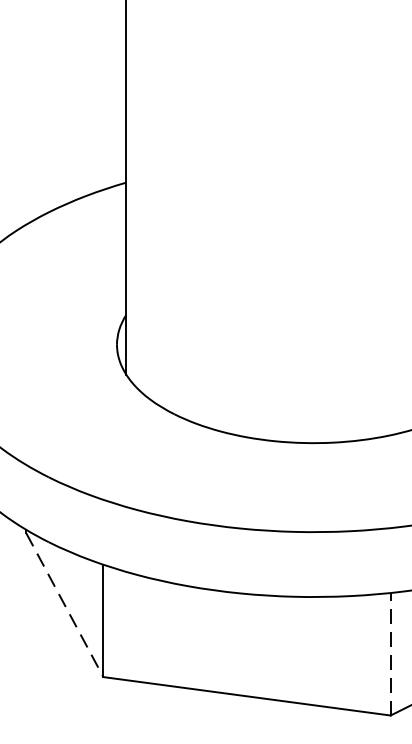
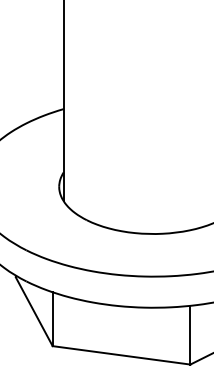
line: (65, 606) -> (34, 312), dashed -> solid
line: (390, 652) -> (190, 334), dashed -> solid

